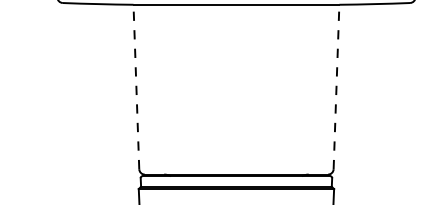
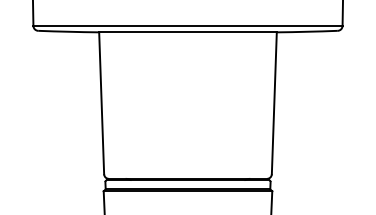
line: (136, 87) -> (101, 103), dashed -> solid
line: (336, 87) -> (274, 103), dashed -> solid

